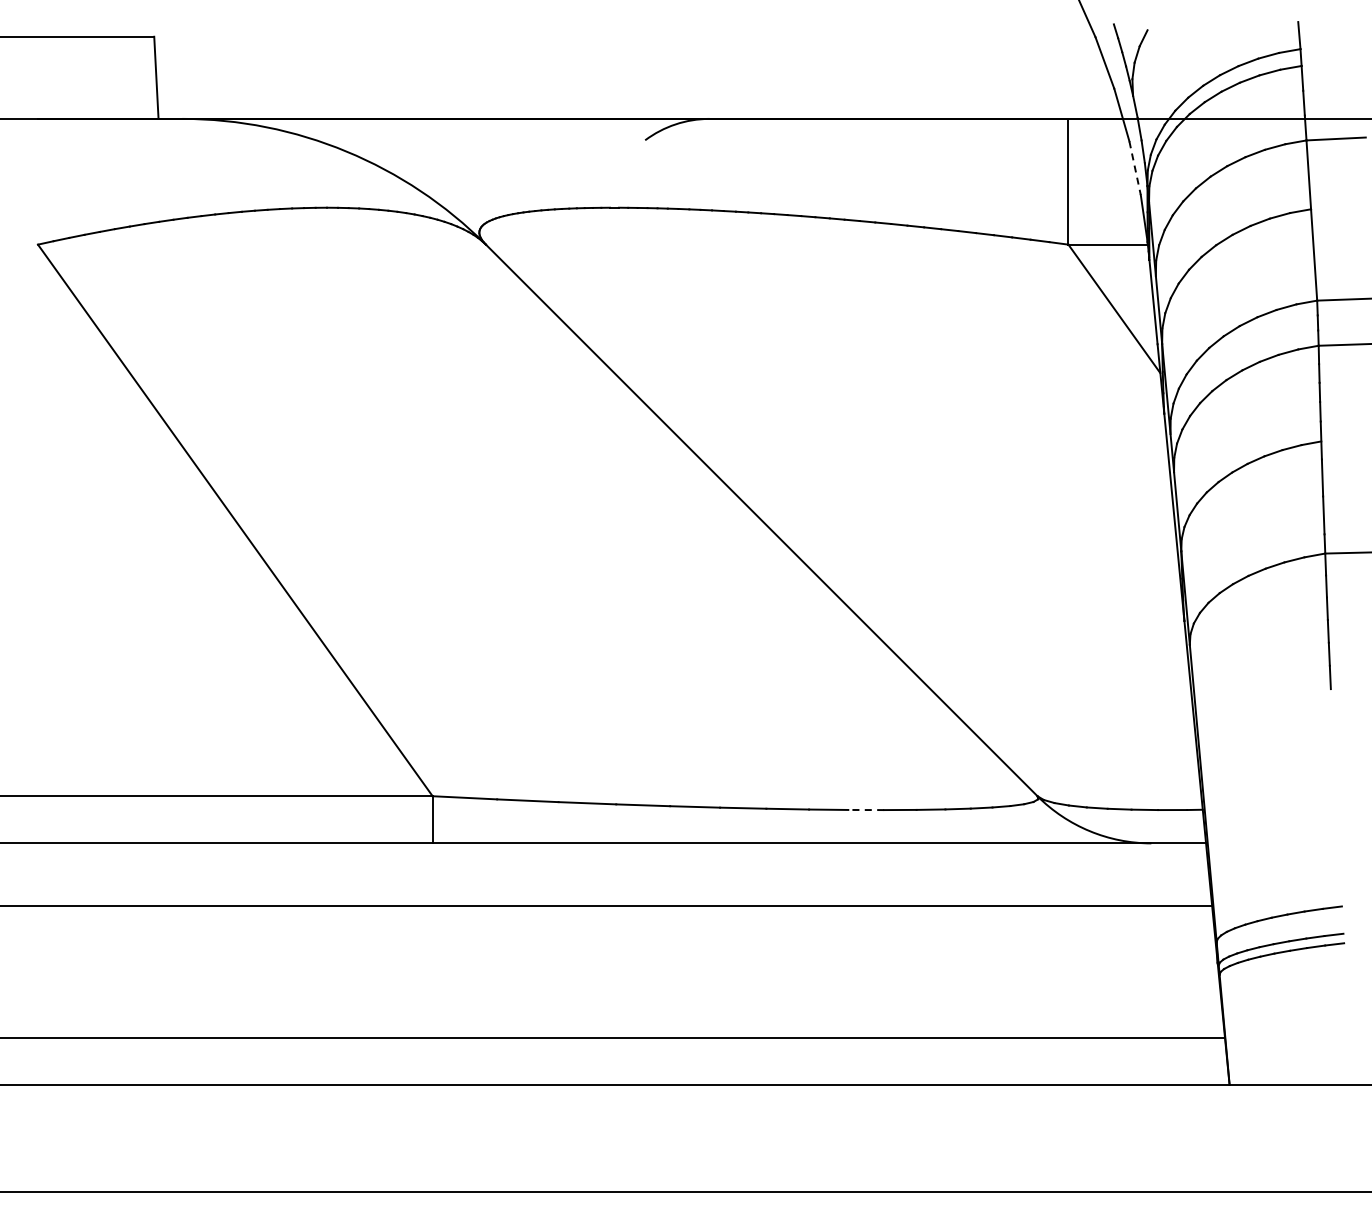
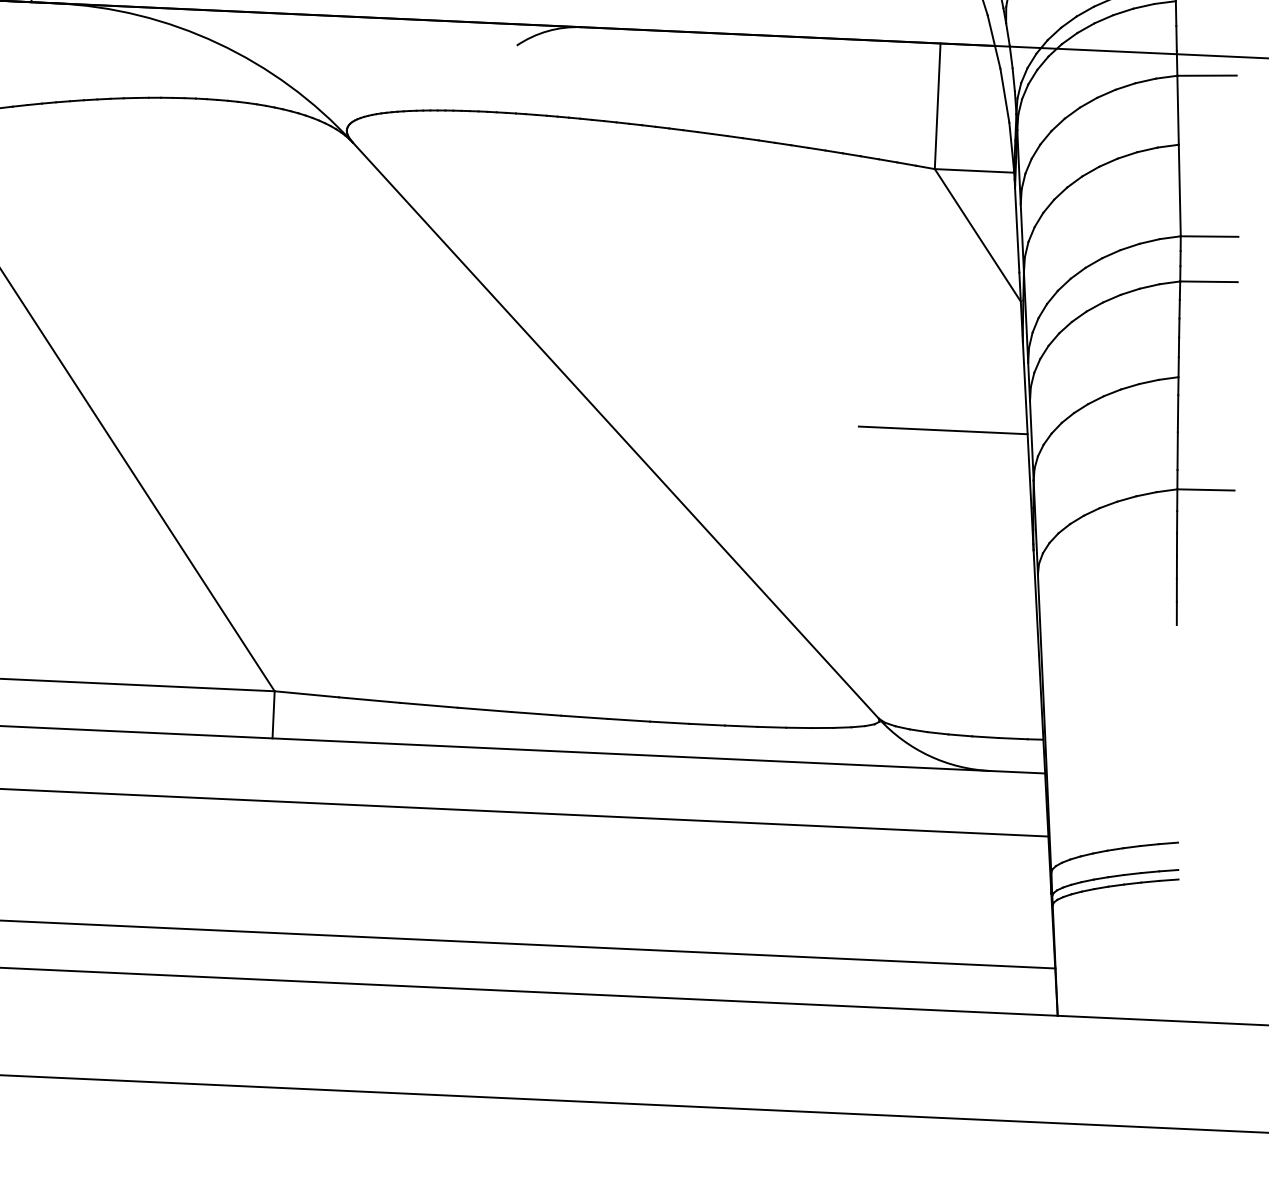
line: (1135, 168) -> (1005, 96), dashed -> solid
line: (1088, 505) -> (943, 430), added
line: (866, 810) -> (707, 725), dashed -> solid

